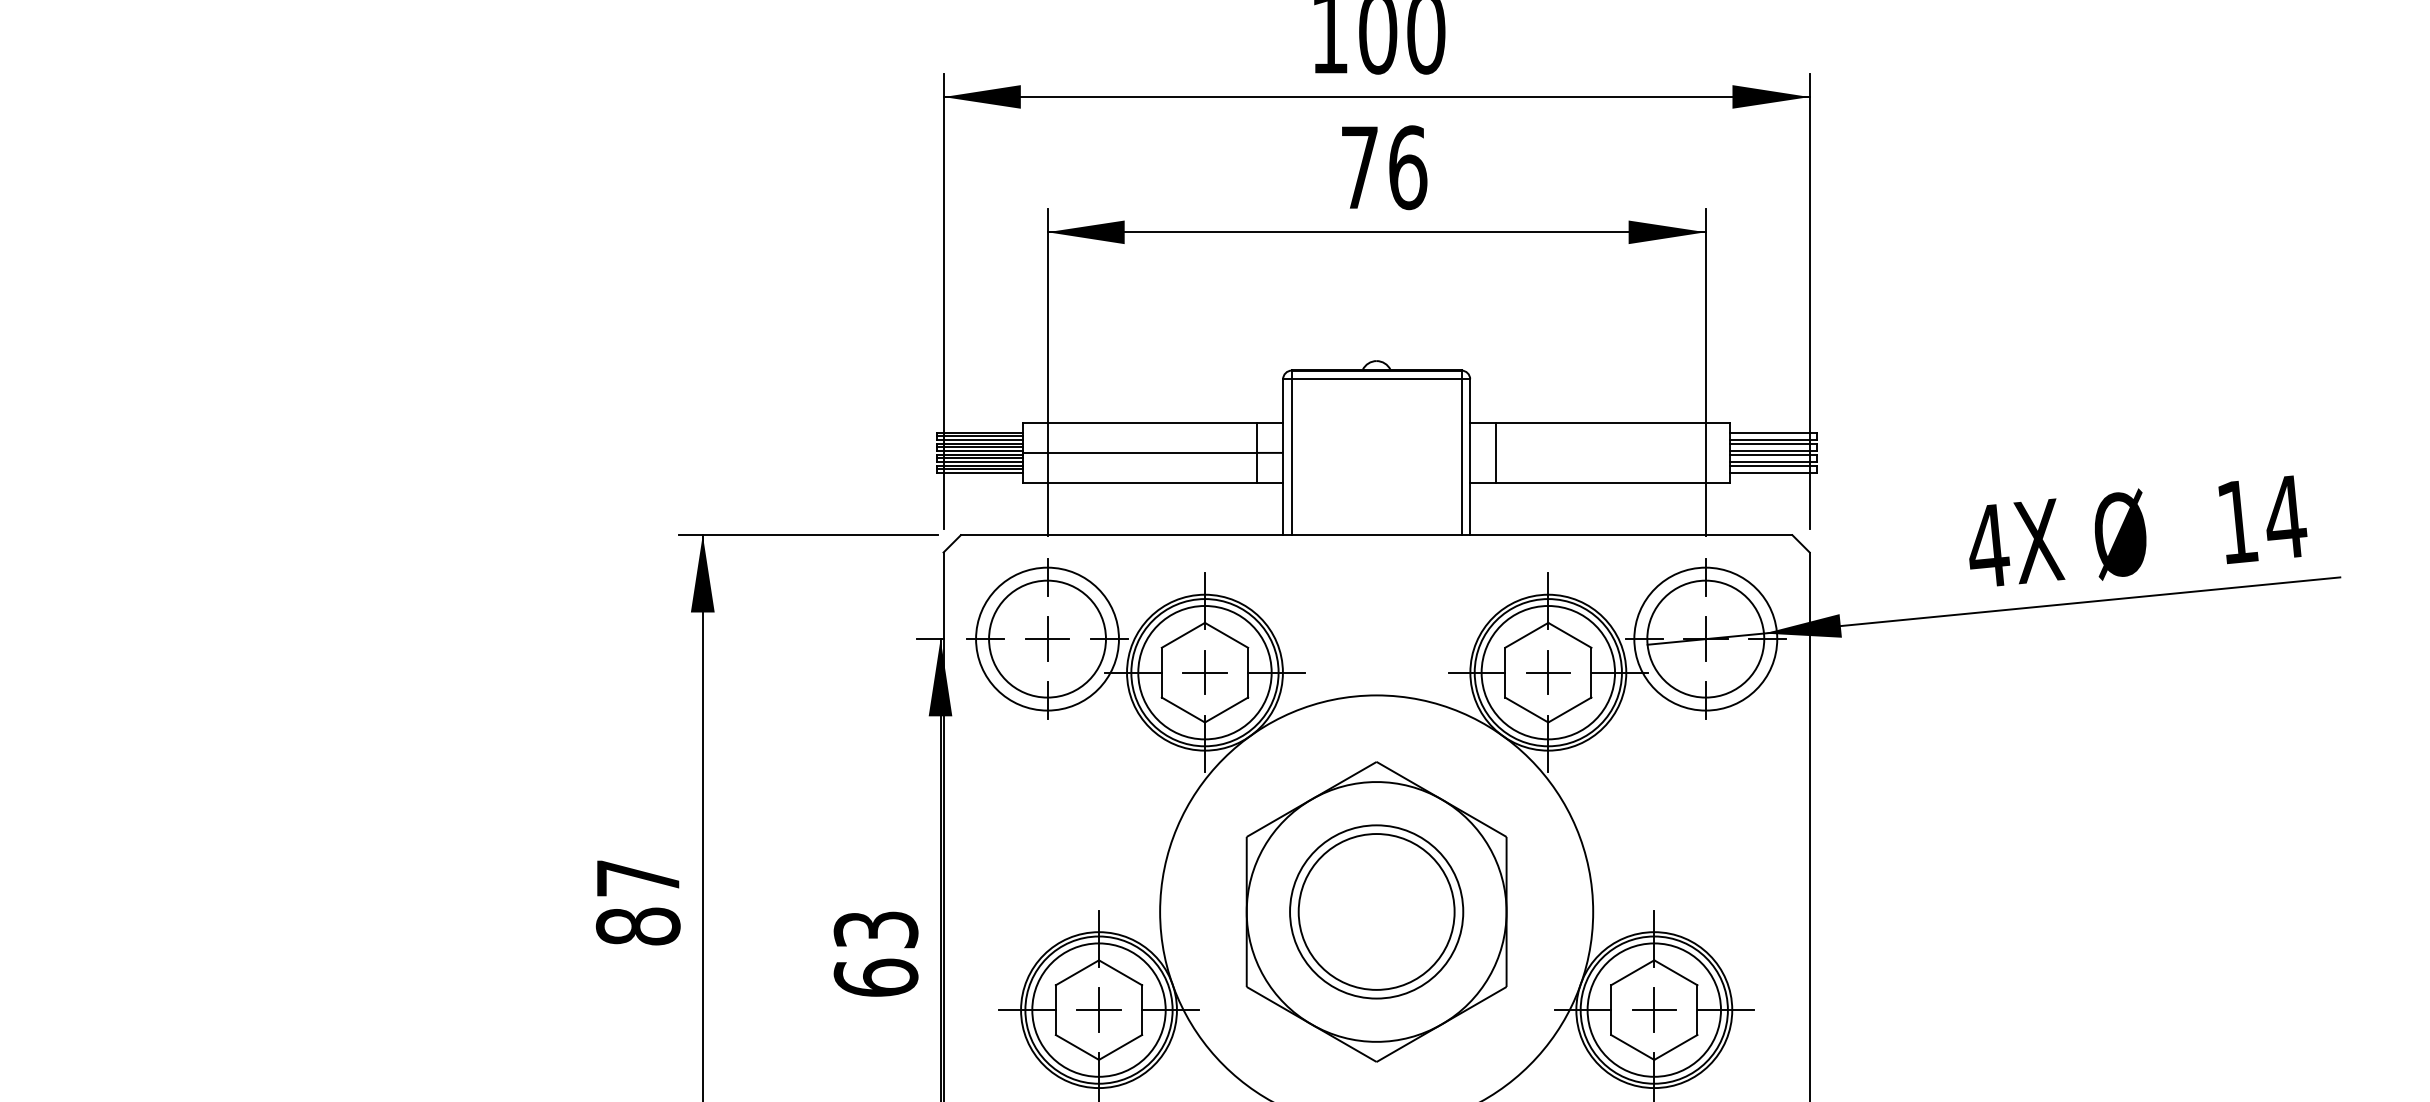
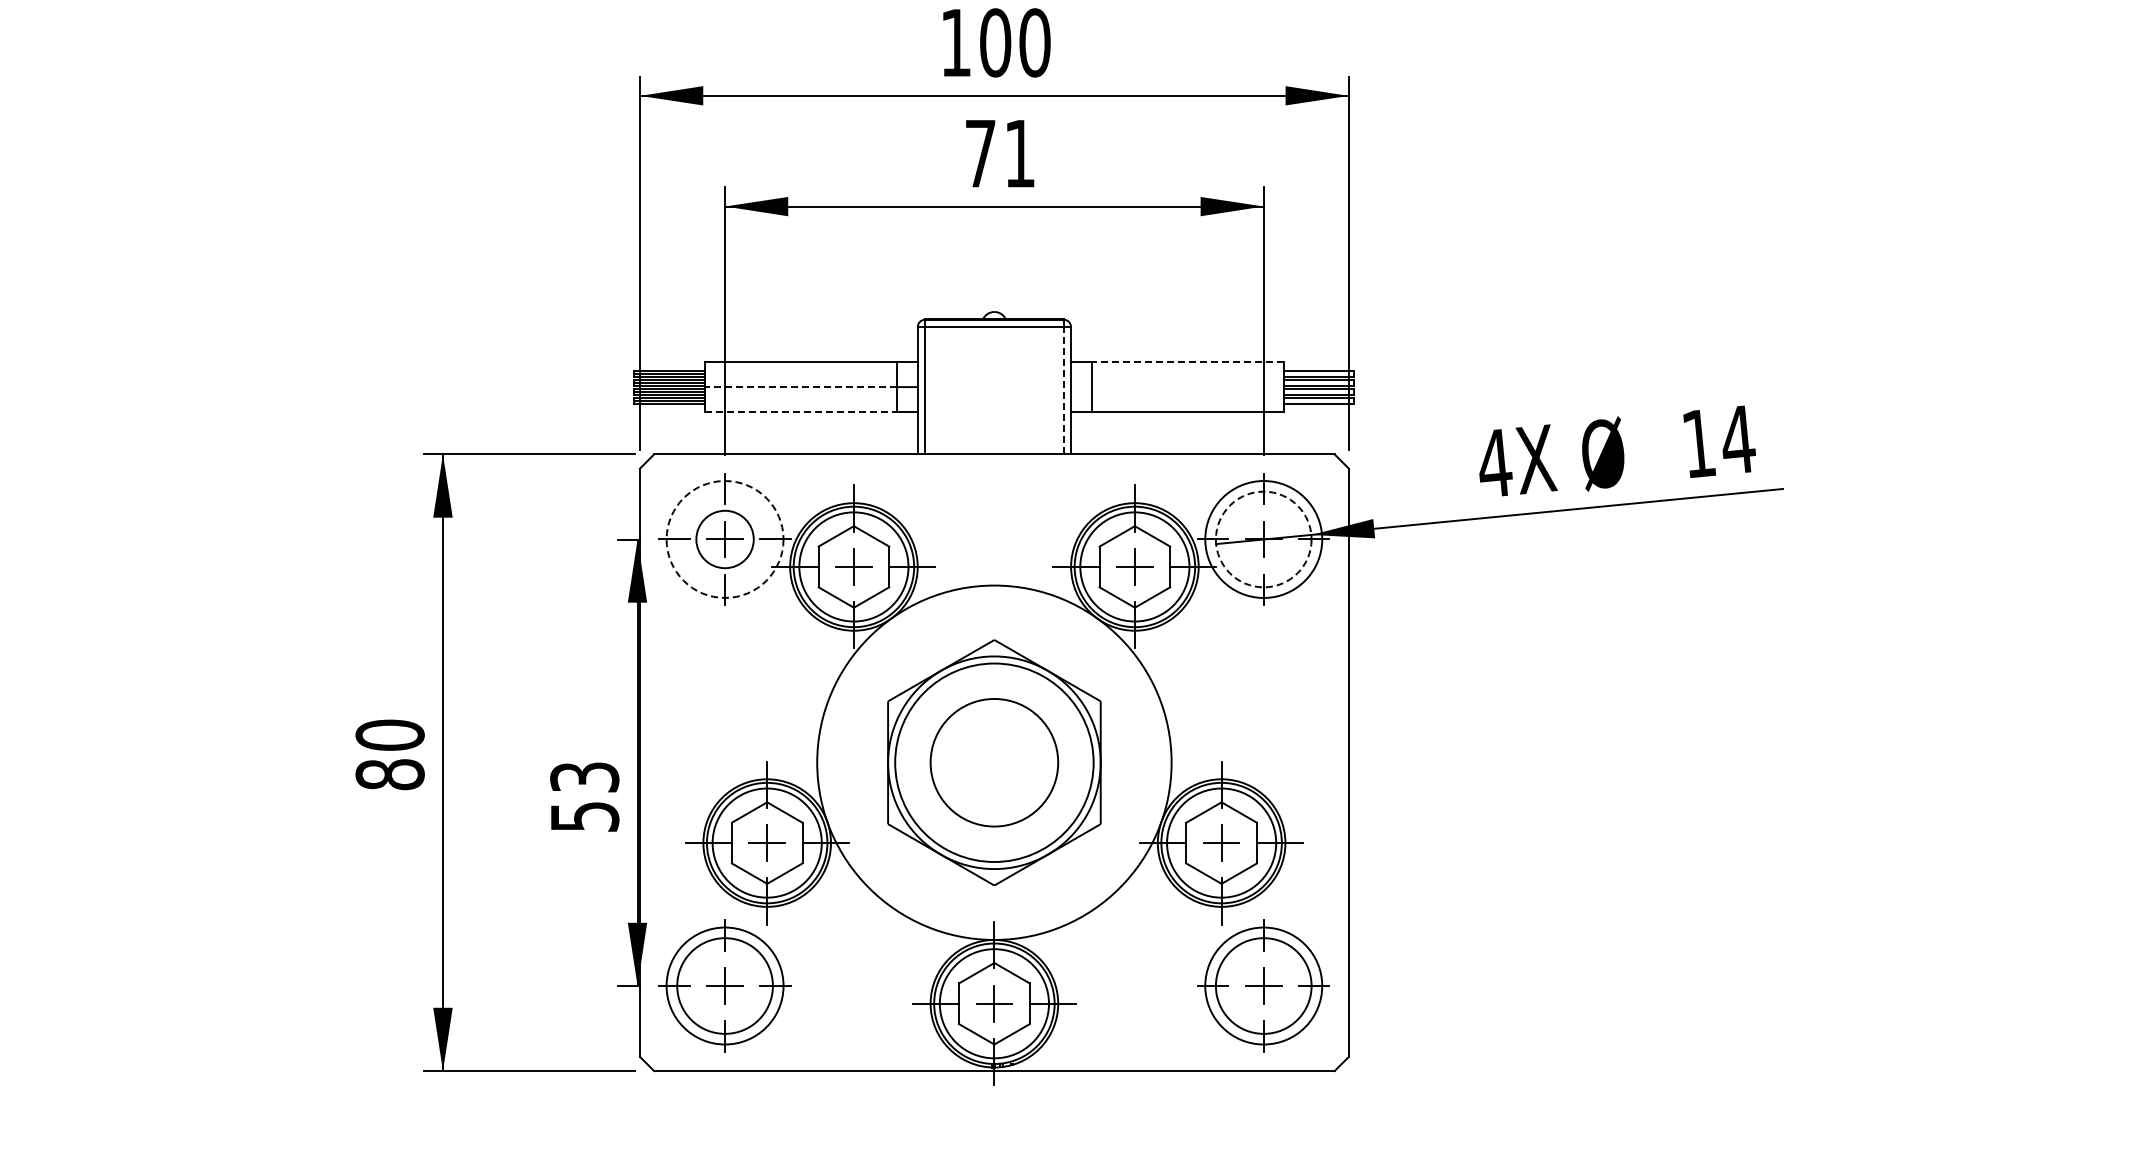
text: (1407, 167) -> (1019, 153), 76 -> 71
line: (1612, 422) -> (1187, 362), solid -> dashed
line: (1139, 453) -> (800, 387), solid -> dashed
line: (1461, 457) -> (1063, 390), solid -> dashed
line: (1139, 482) -> (800, 411), solid -> dashed
circle: (1046, 639) -> (724, 539), size x0.6
circle: (1046, 639) -> (724, 539), solid -> dashed
circle: (1705, 639) -> (1263, 539), solid -> dashed
text: (637, 877) -> (389, 734), 87 -> 80
circle: (1376, 911) -> (994, 762), size x1.4
text: (875, 977) -> (584, 816), 63 -> 53

